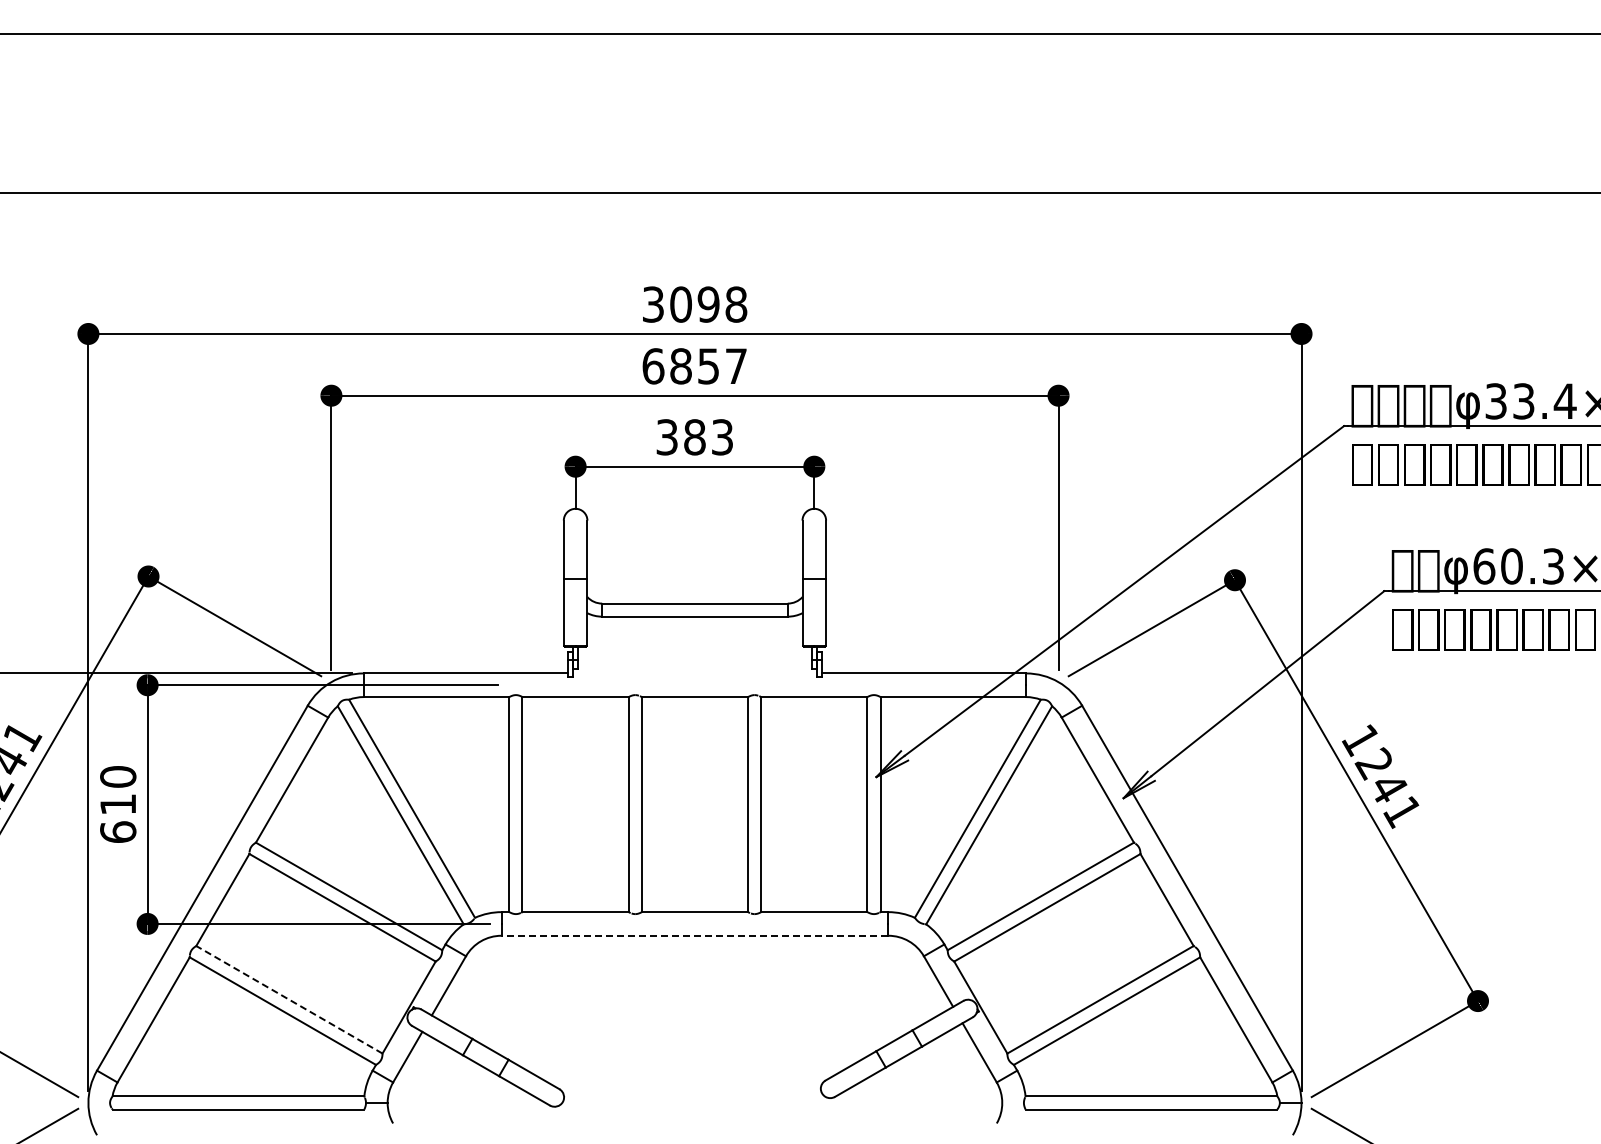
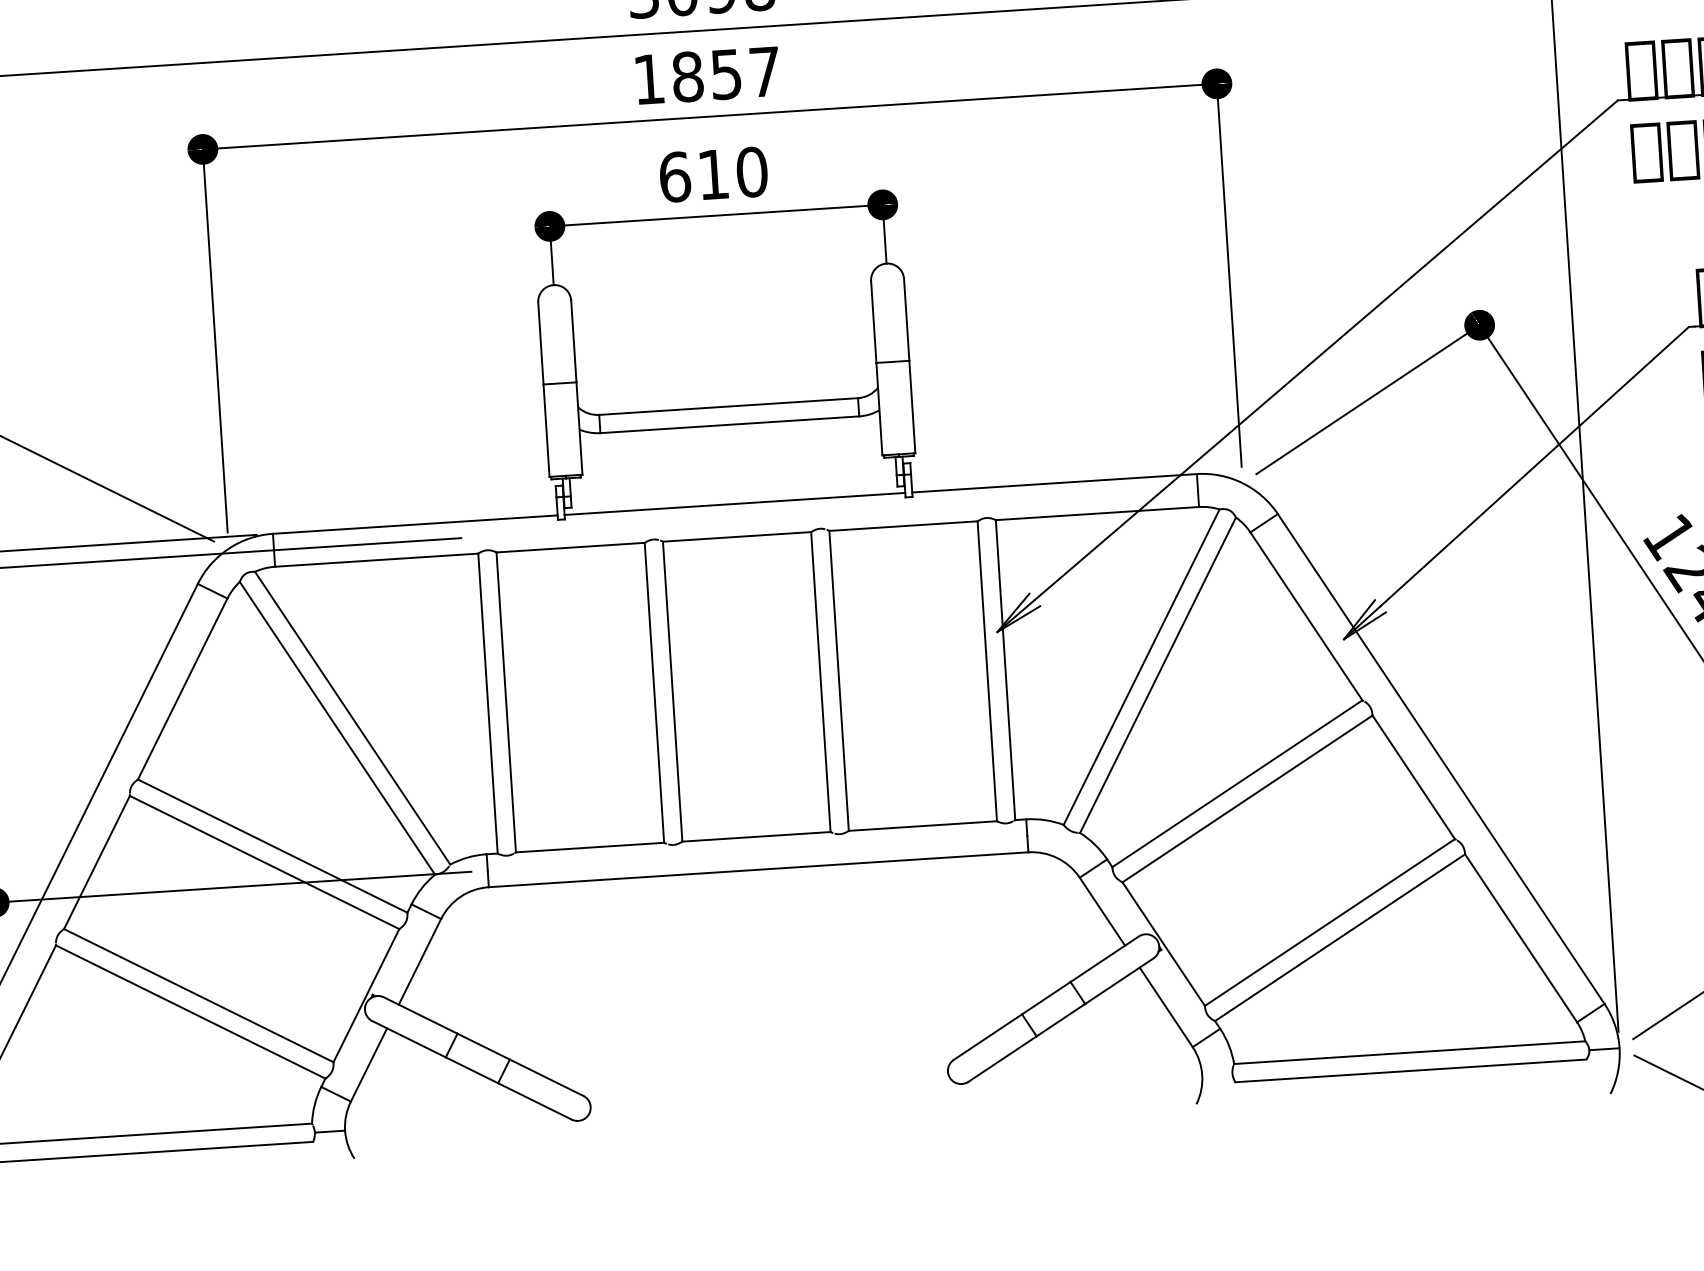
text: (653, 366) -> (649, 79), 6857 -> 1857
text: (694, 437) -> (713, 174), 383 -> 610
line: (694, 673) -> (734, 504), added
line: (694, 935) -> (757, 869), dashed -> solid
line: (289, 999) -> (198, 995), dashed -> solid

